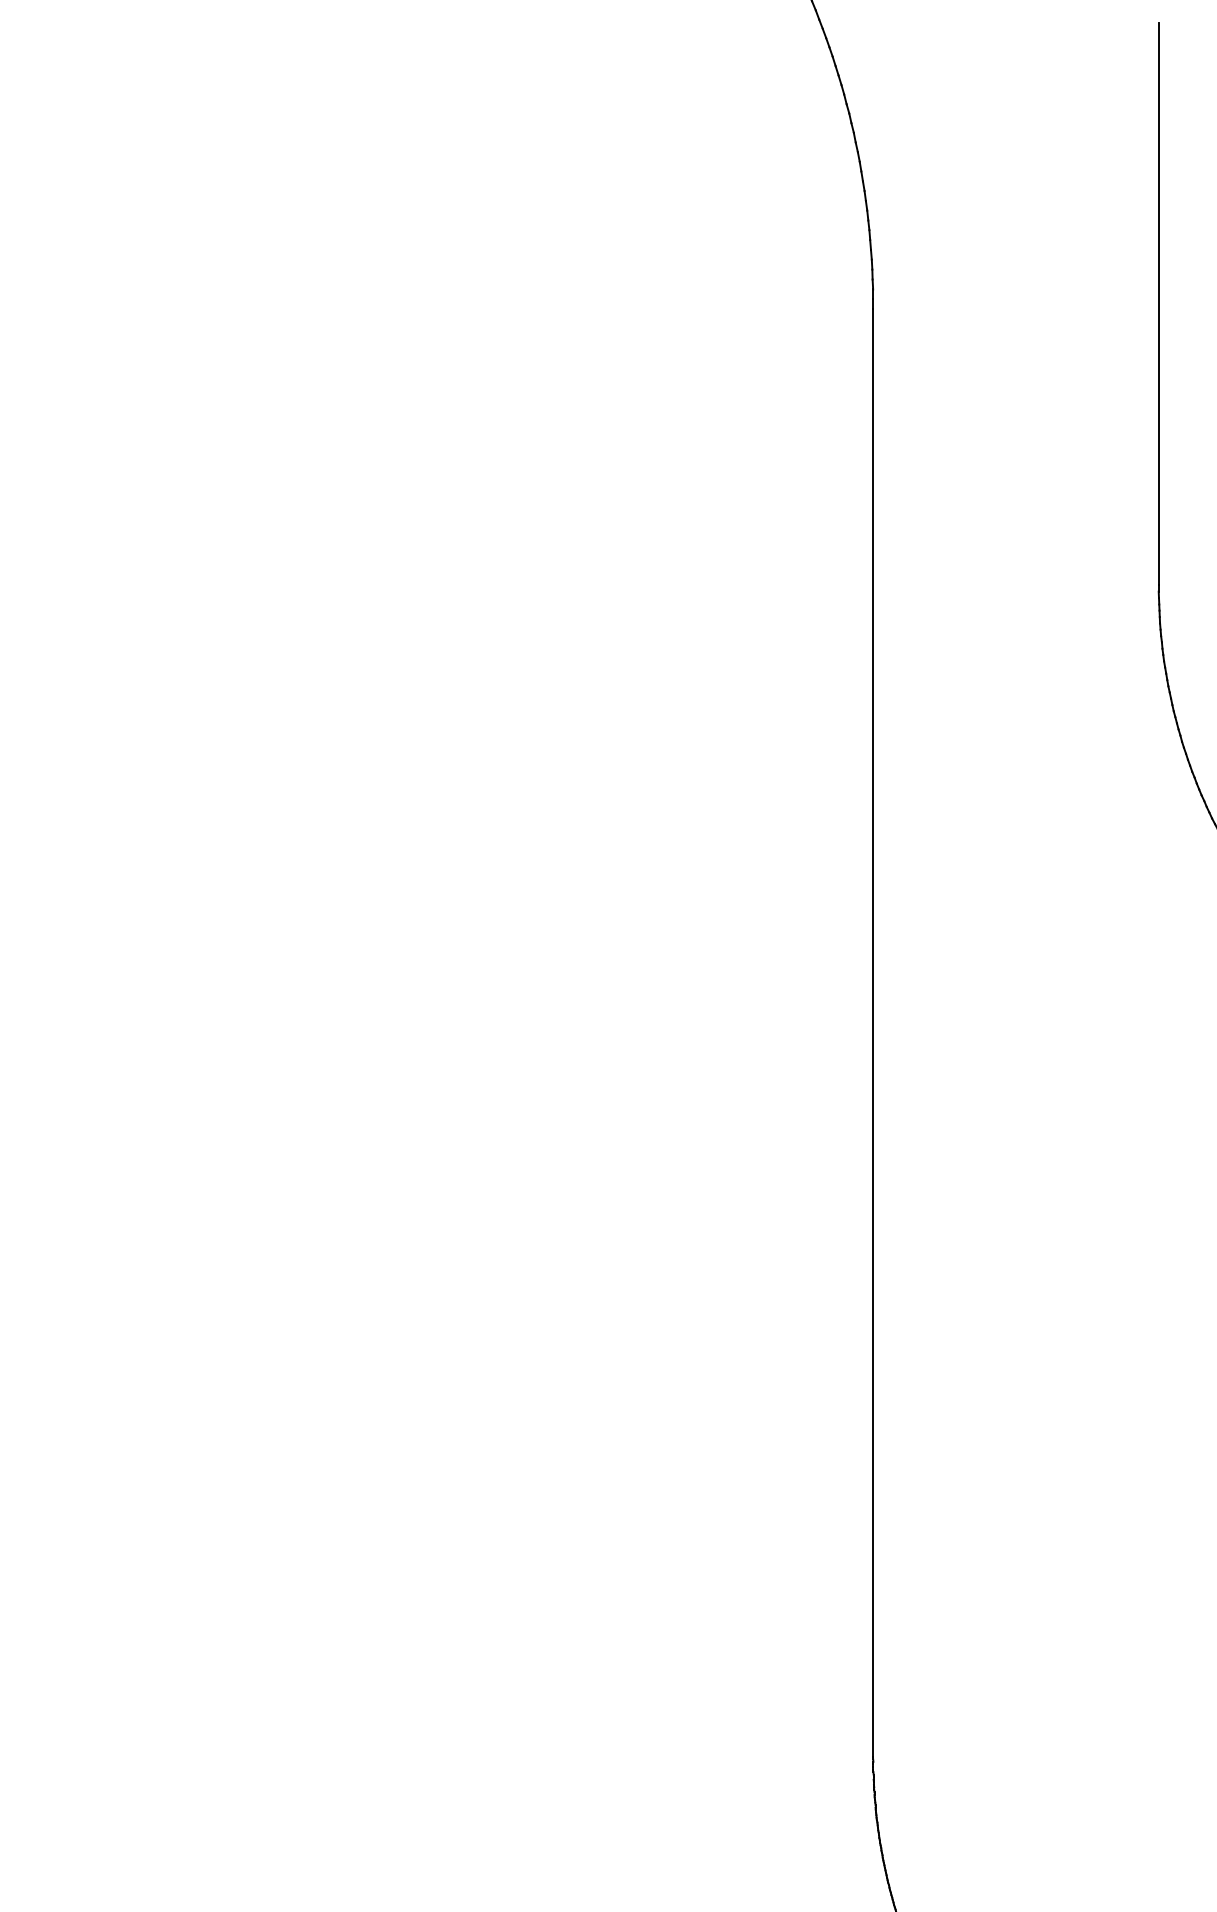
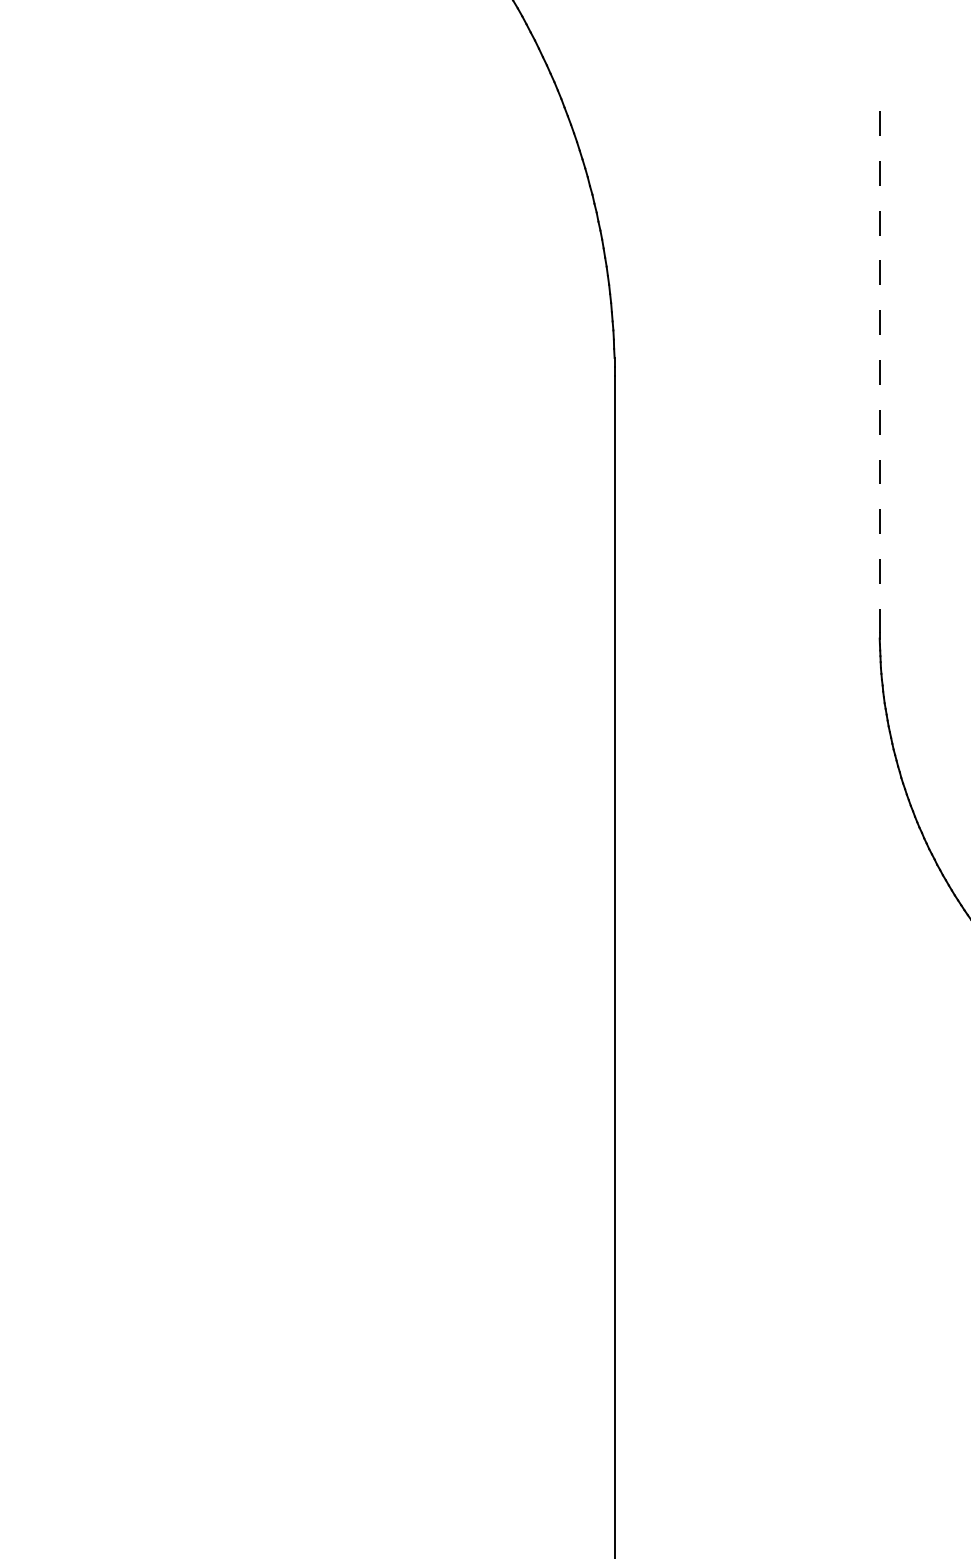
line: (1158, 304) -> (879, 372), solid -> dashed

